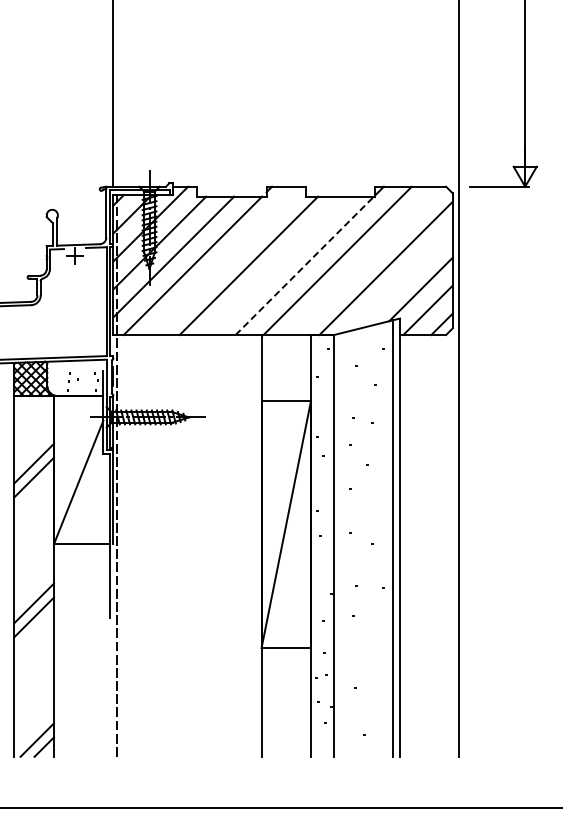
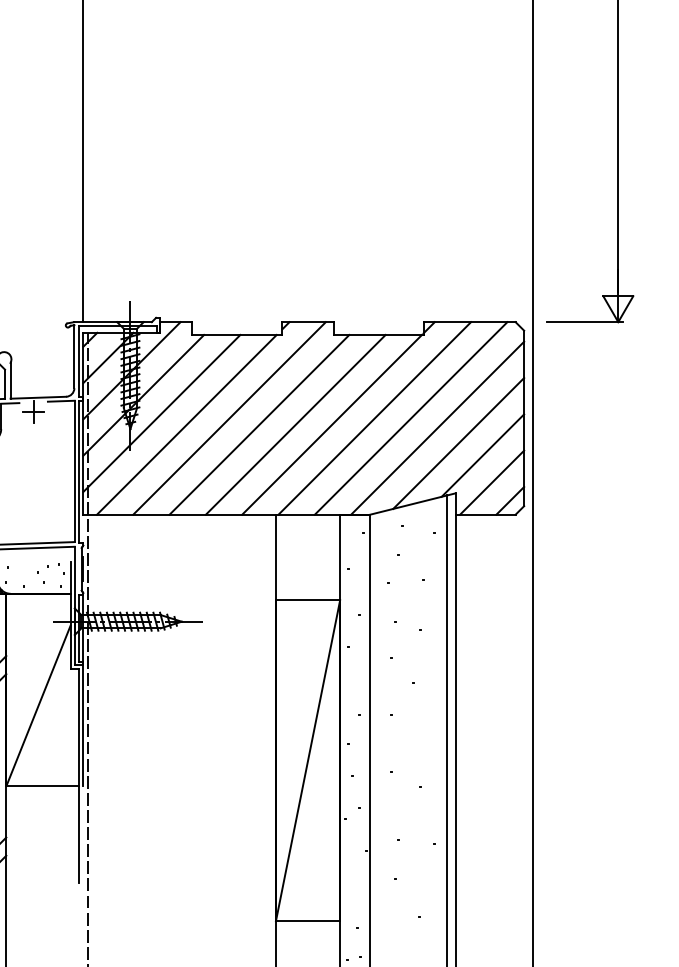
line: (225, 260) -> (229, 417), added
line: (365, 260) -> (410, 417), added
line: (276, 265) -> (295, 424), added
line: (304, 265) -> (331, 424), dashed -> solid
line: (401, 279) -> (457, 442), added

